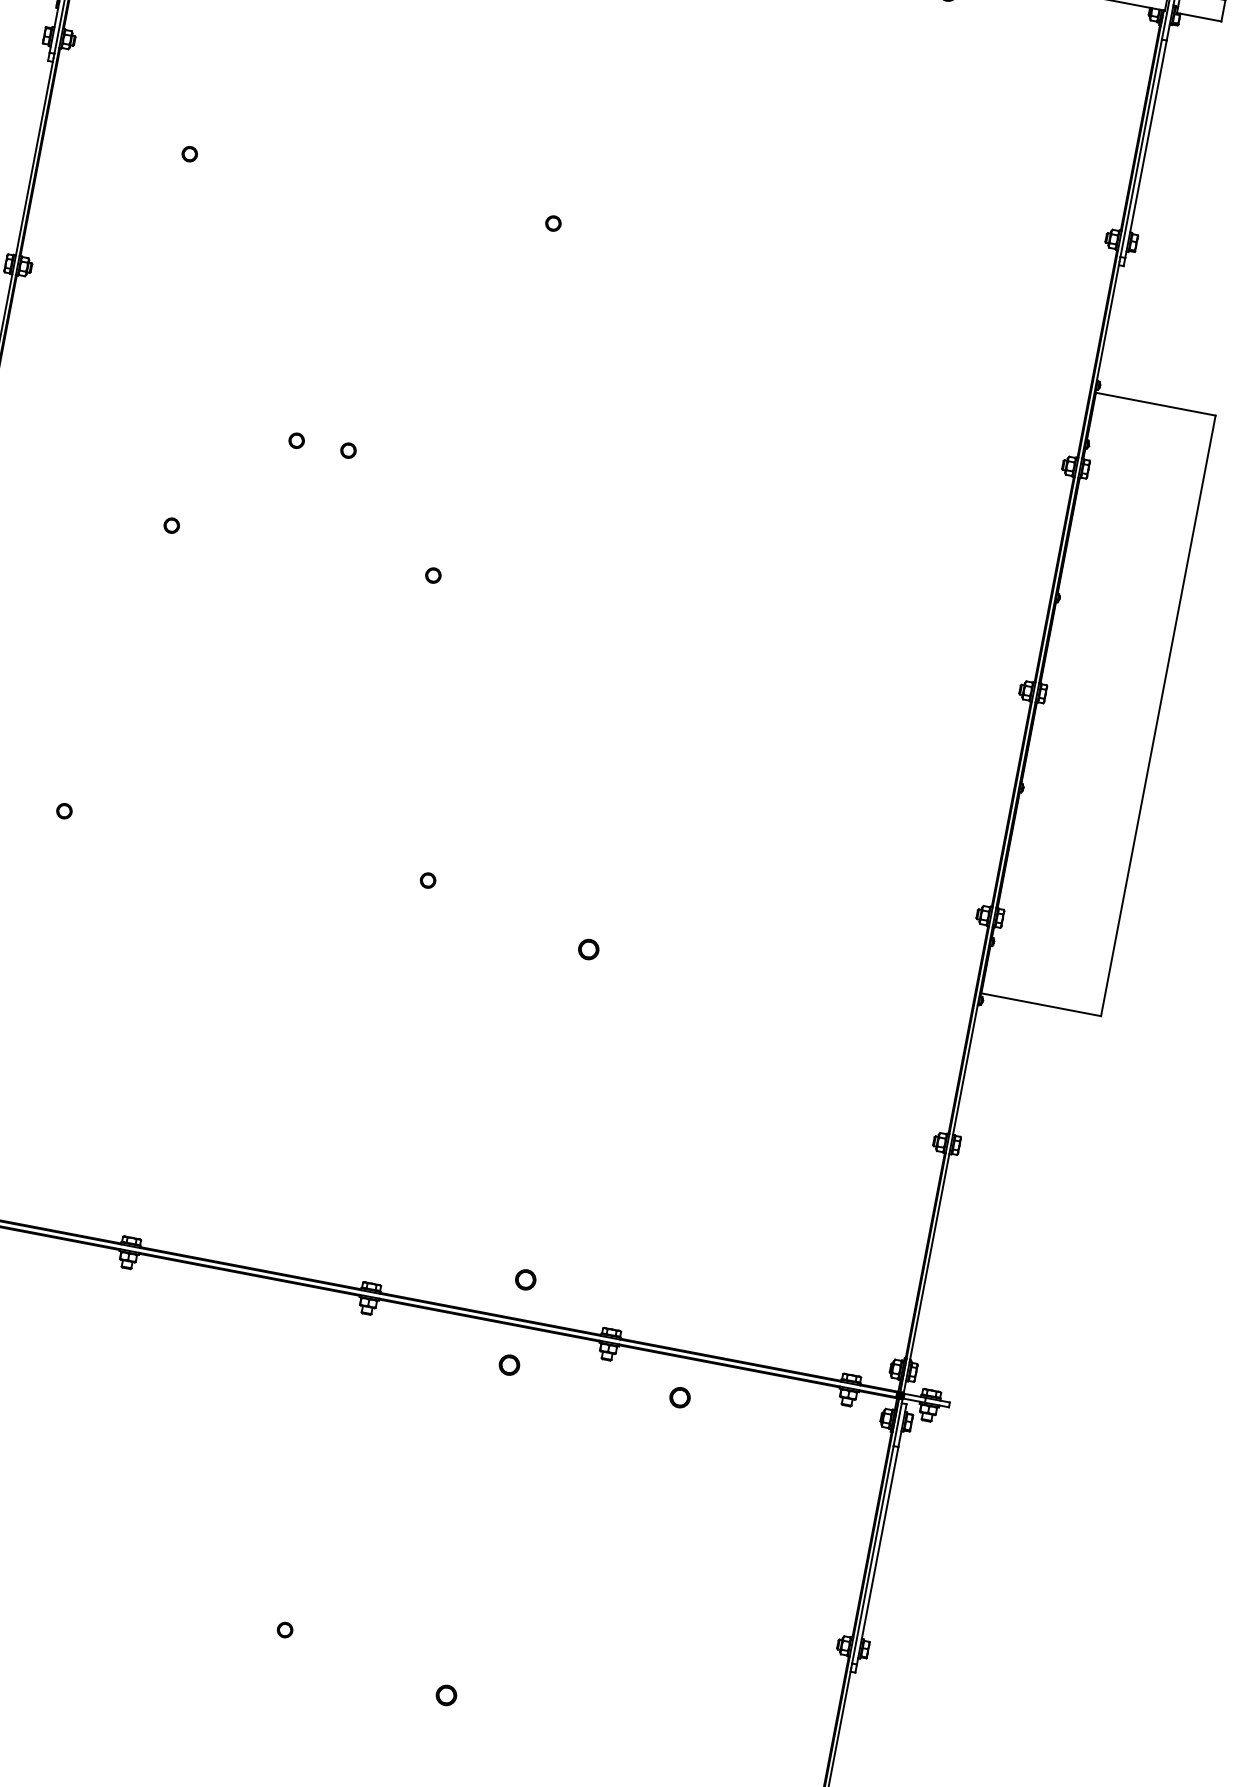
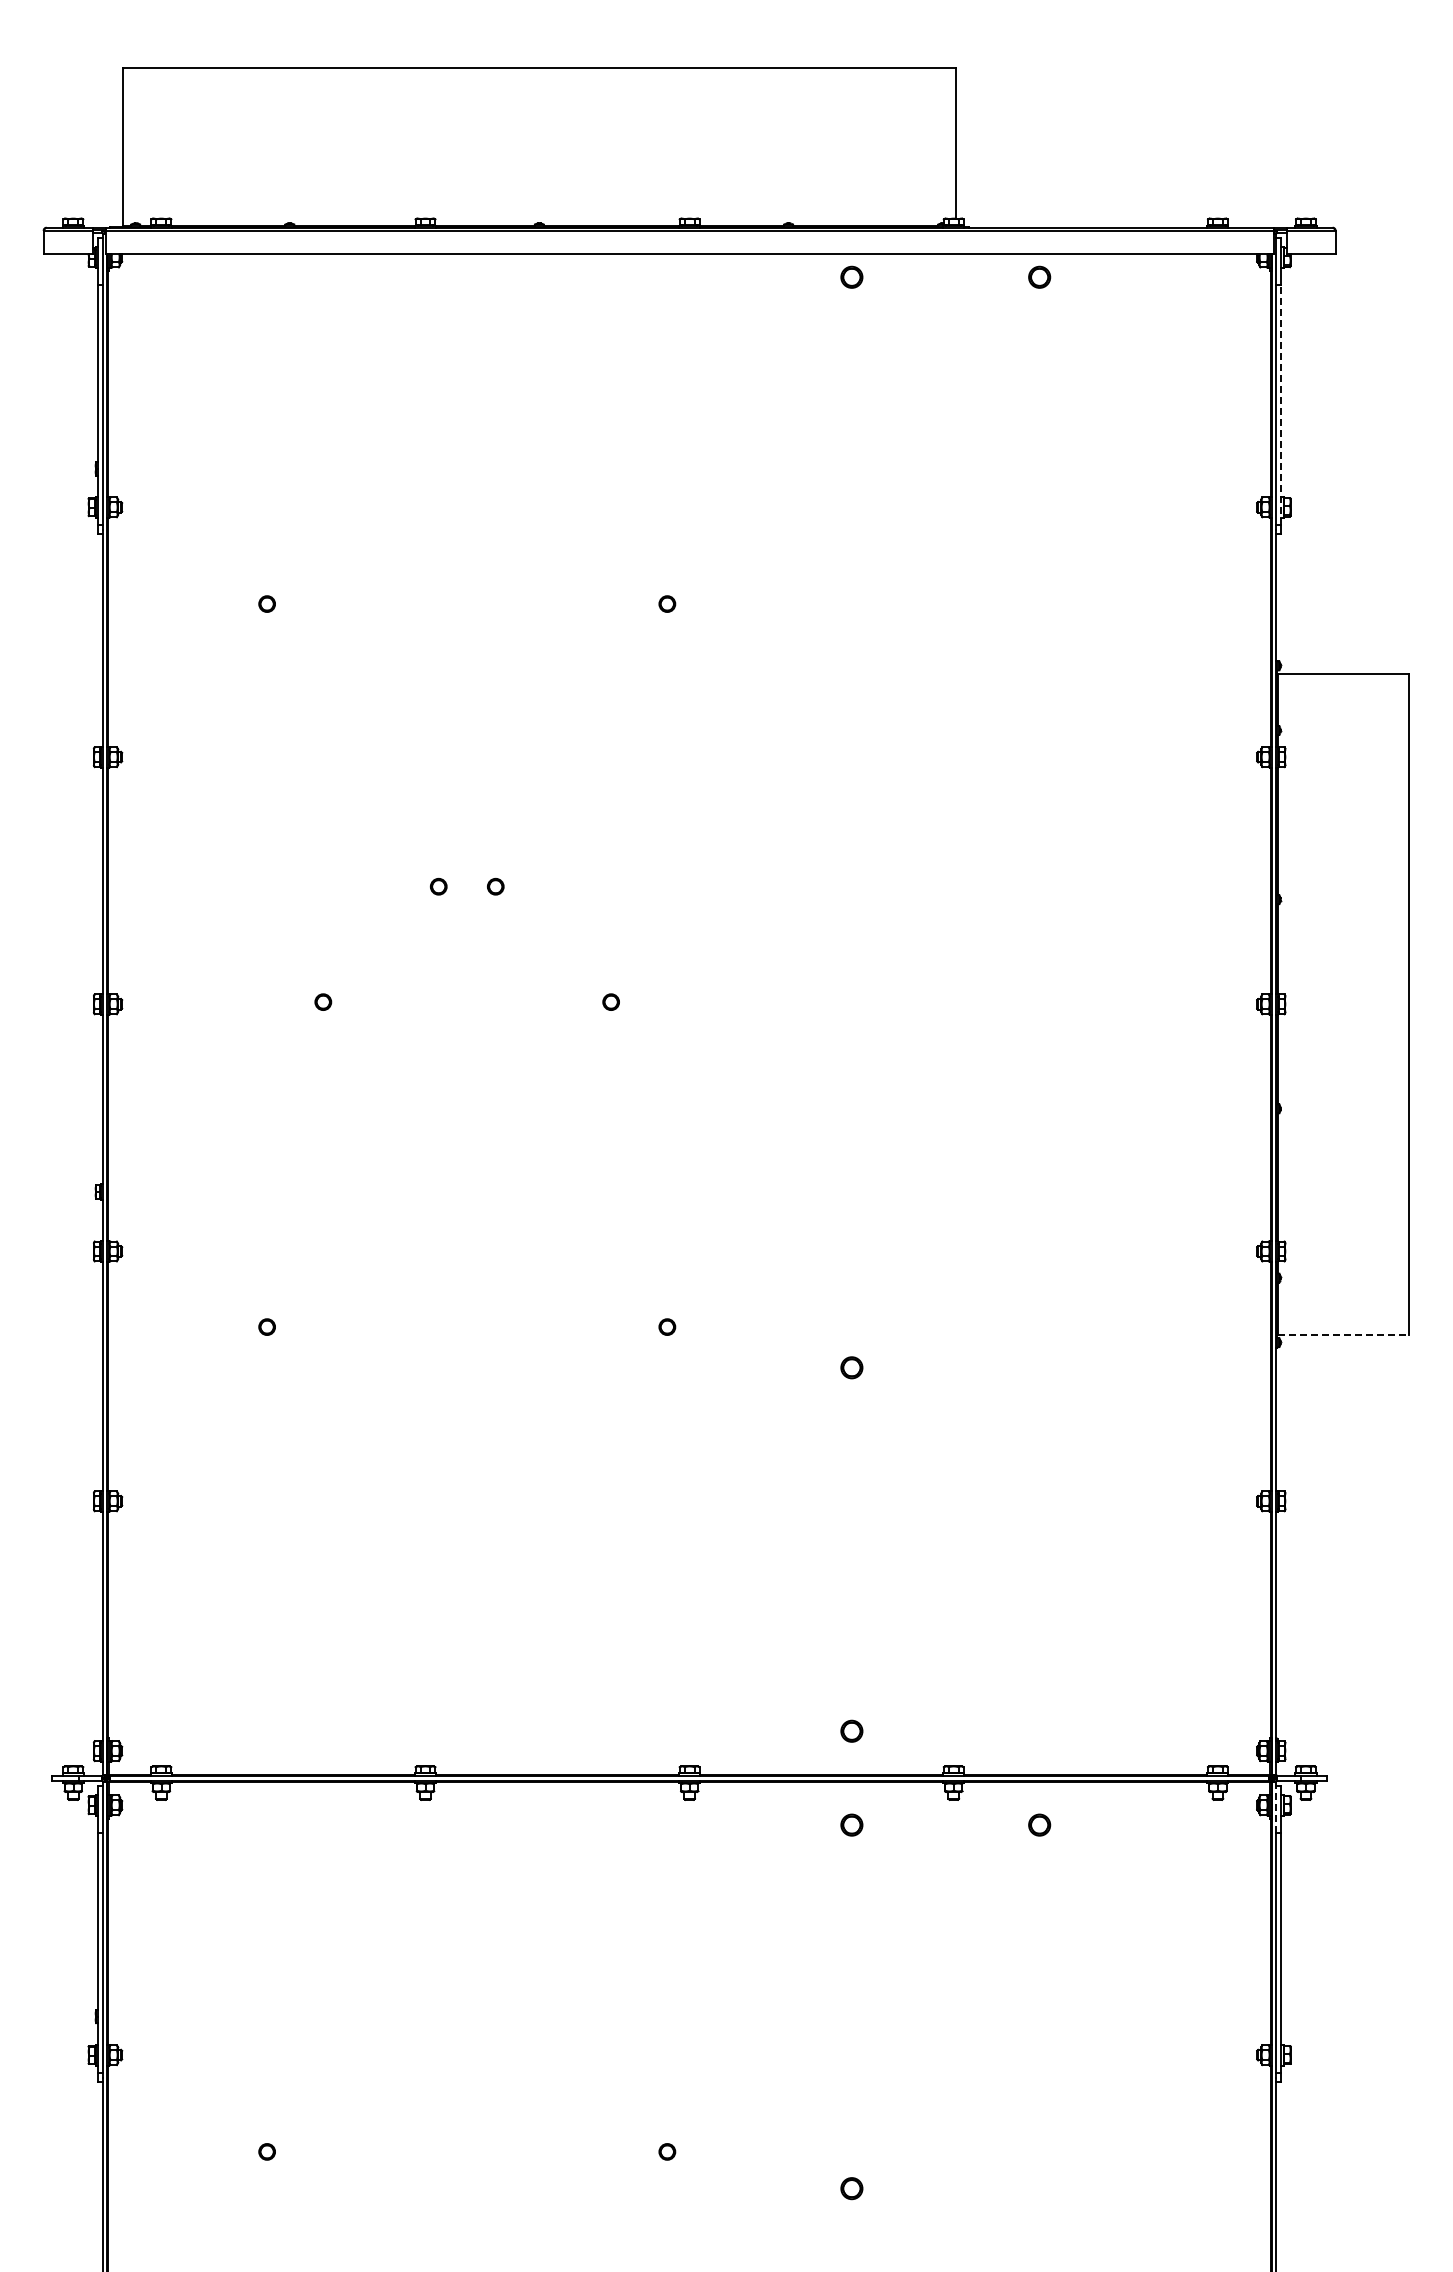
line: (1145, 149) -> (1281, 405), solid -> dashed
line: (1041, 1004) -> (1343, 1334), solid -> dashed
line: (898, 1424) -> (1276, 1809), solid -> dashed

